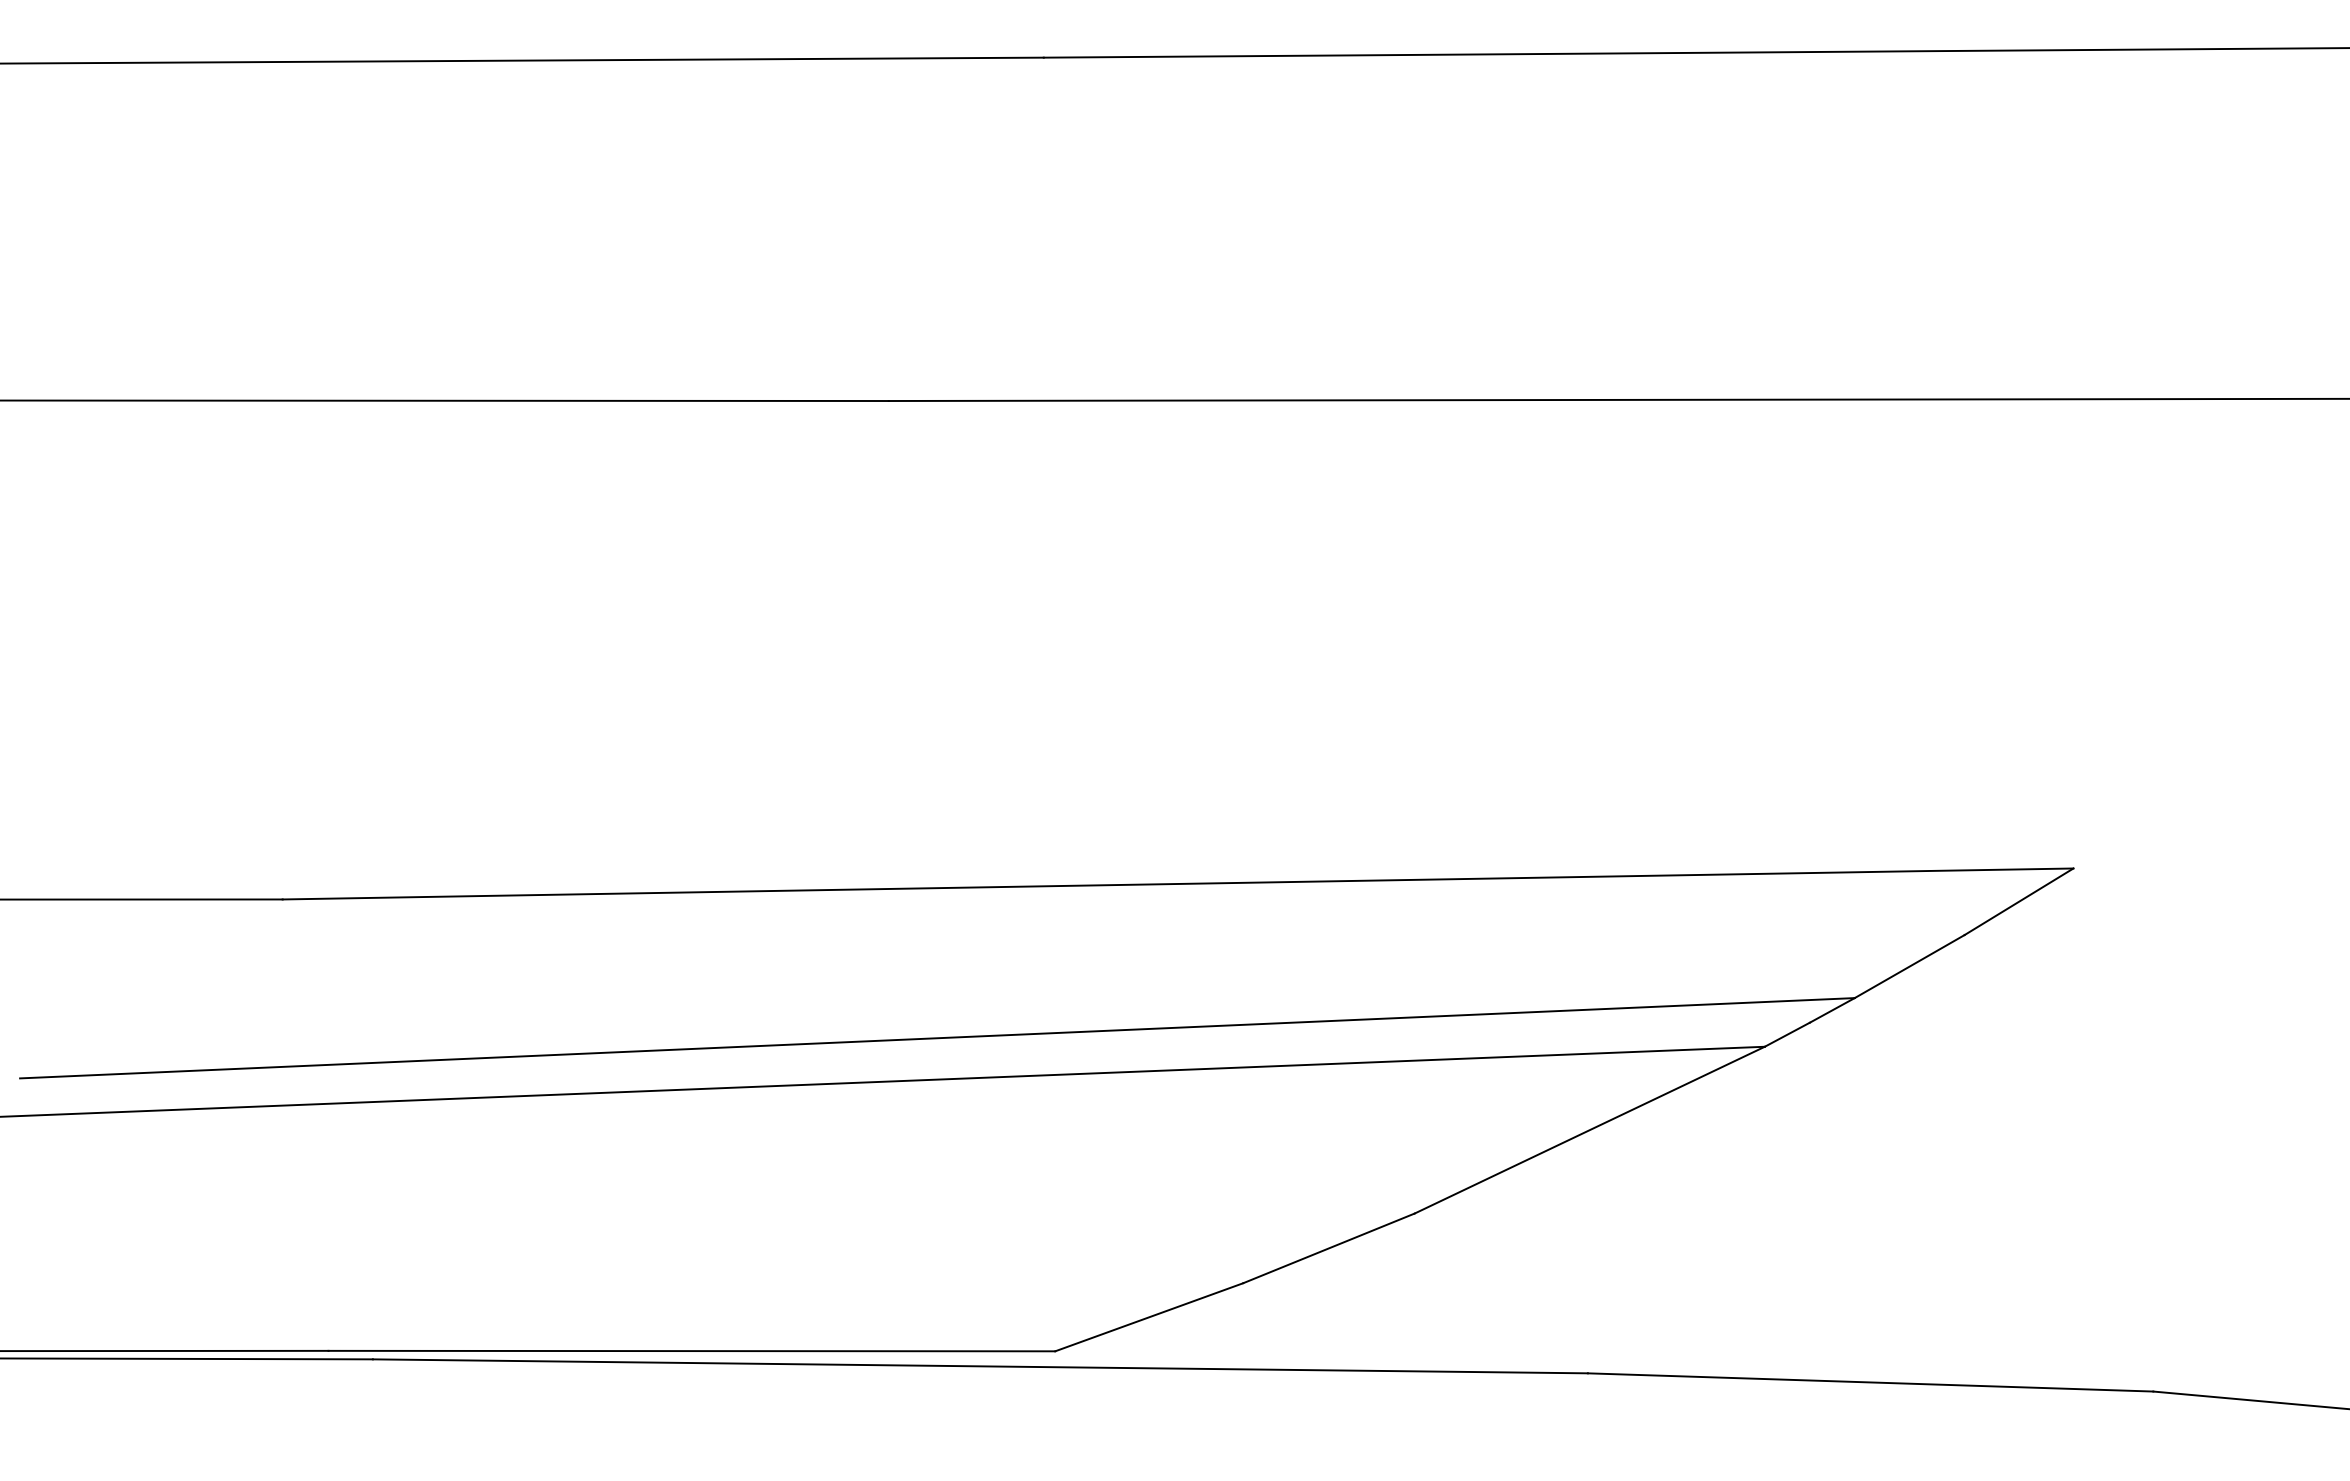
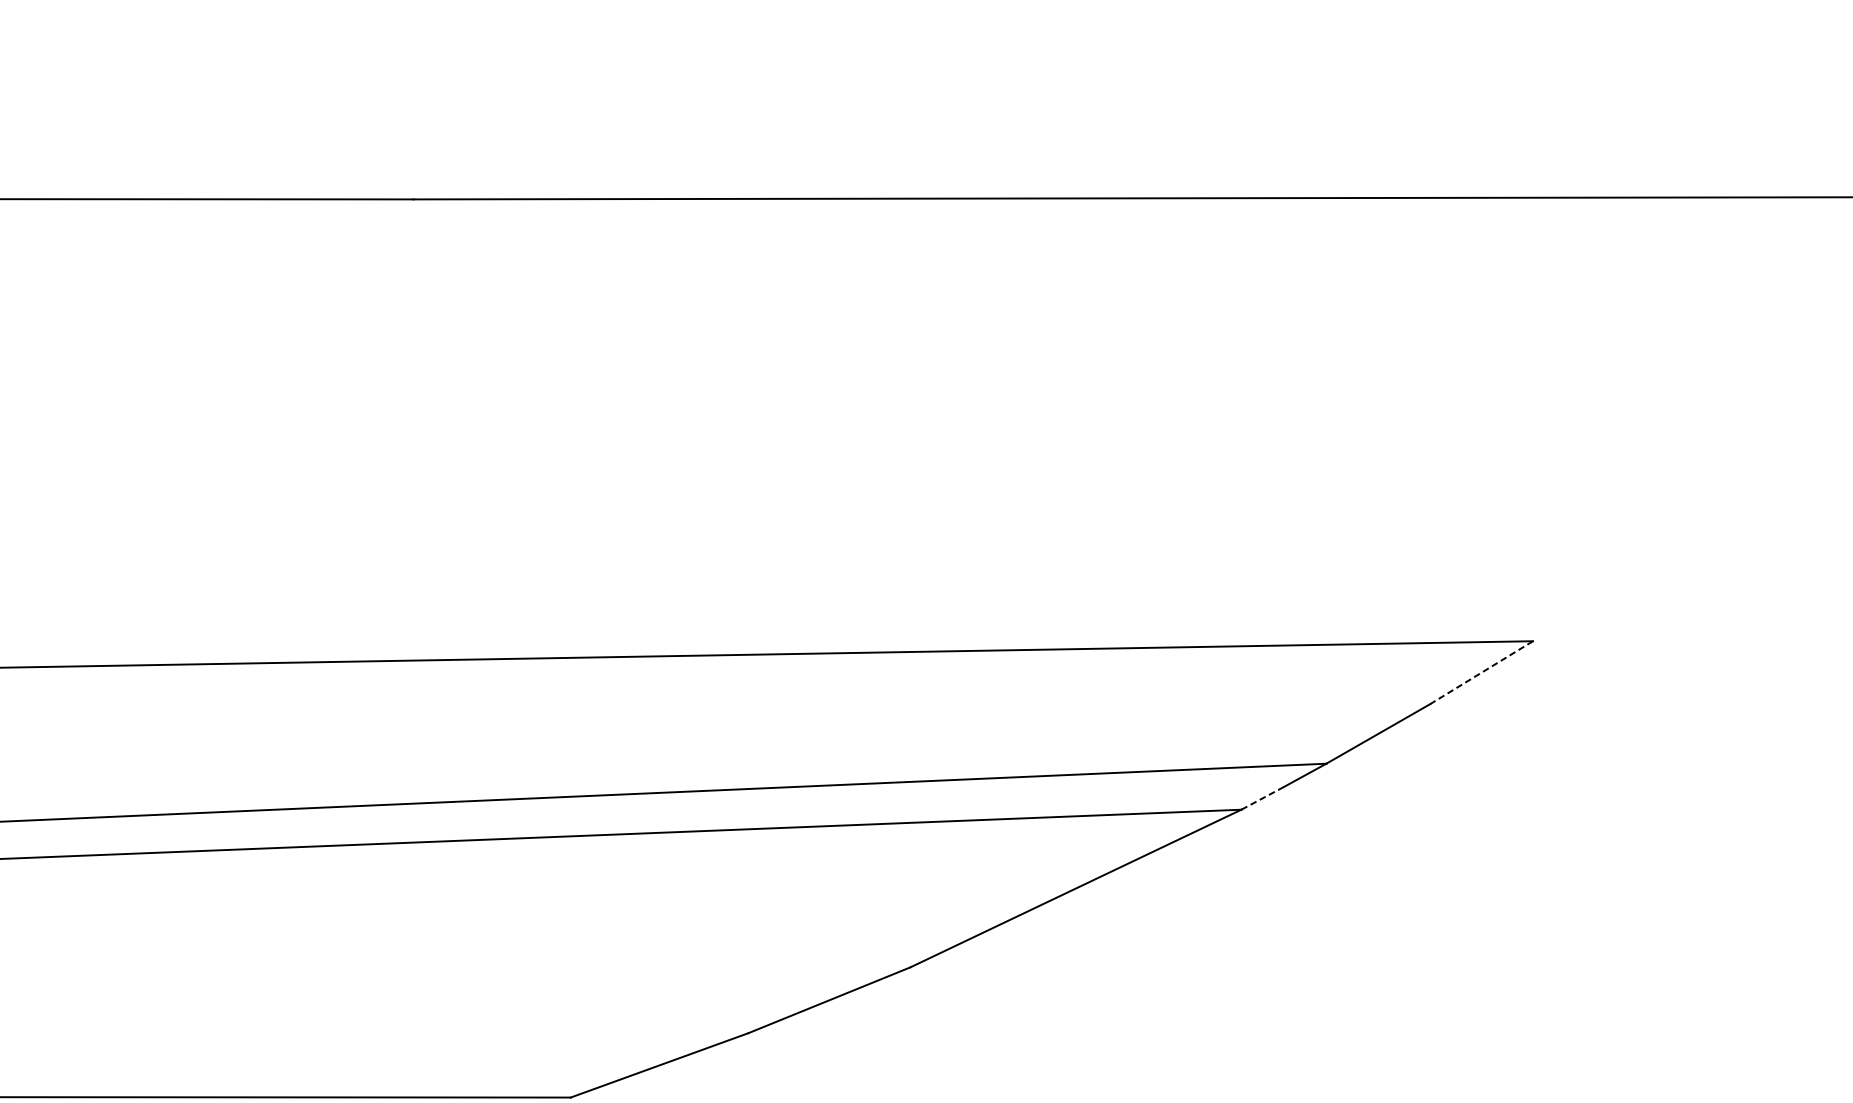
line: (2019, 901) -> (1482, 672), solid -> dashed
line: (1787, 1034) -> (1262, 798), solid -> dashed

